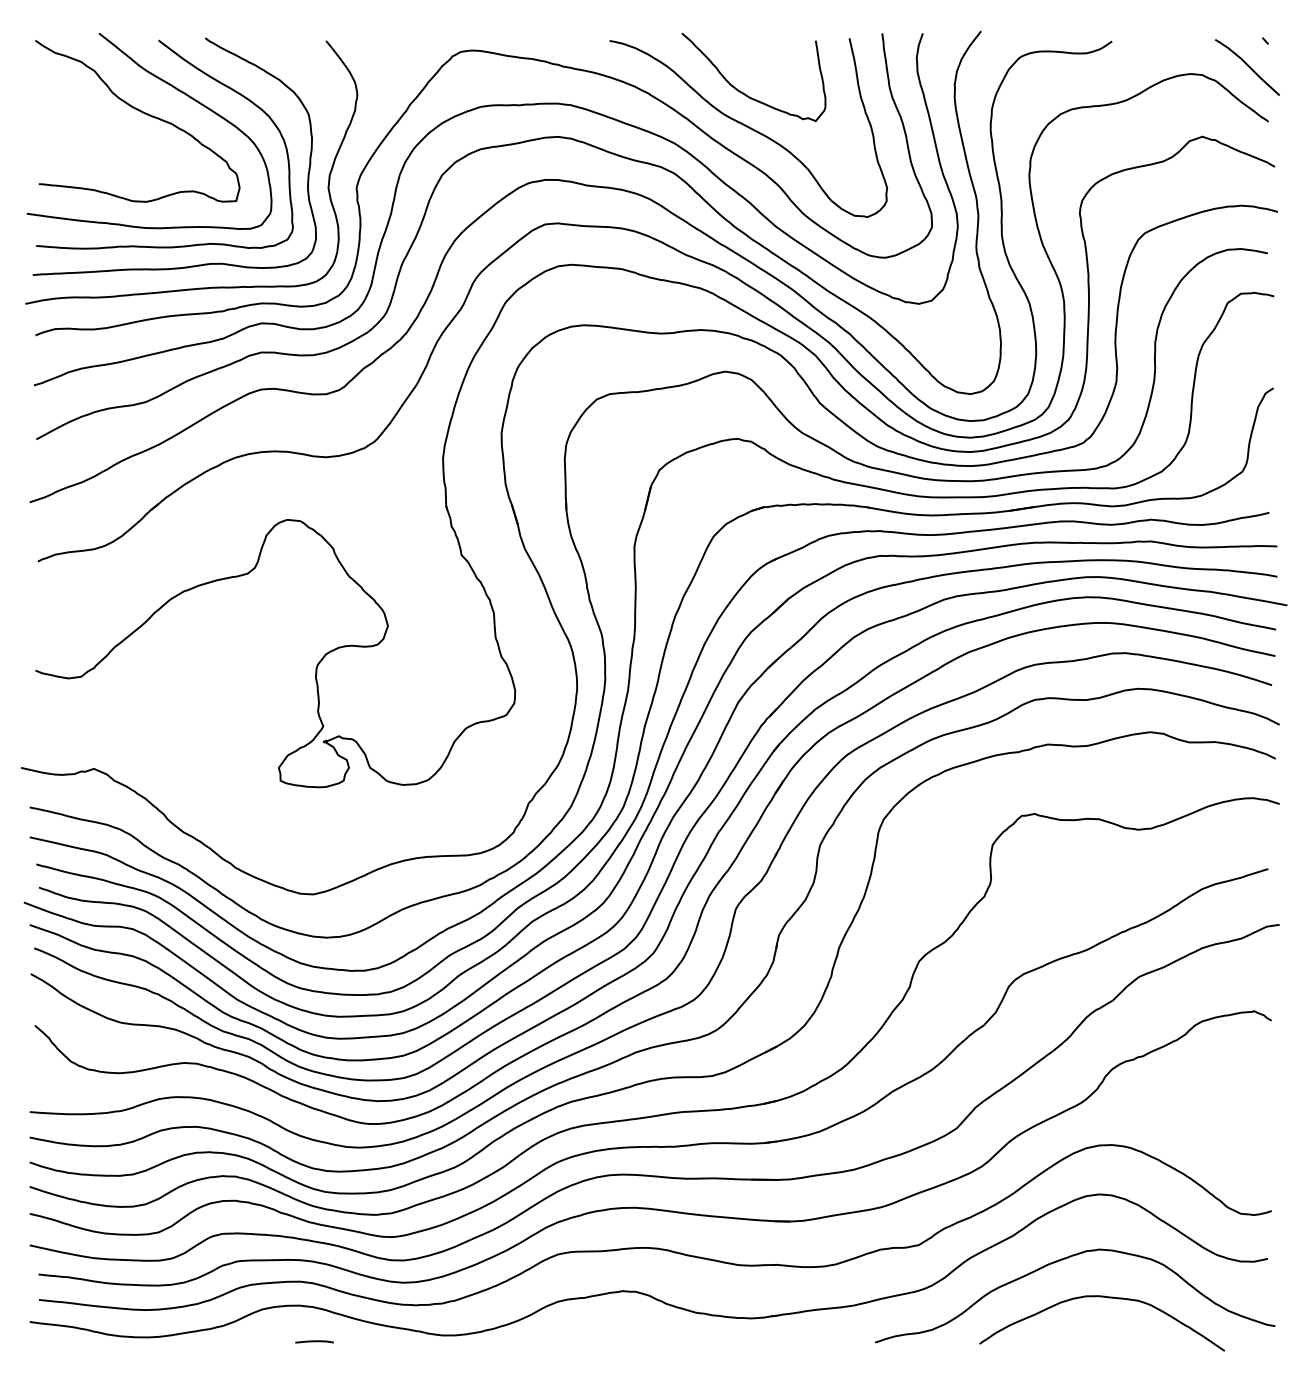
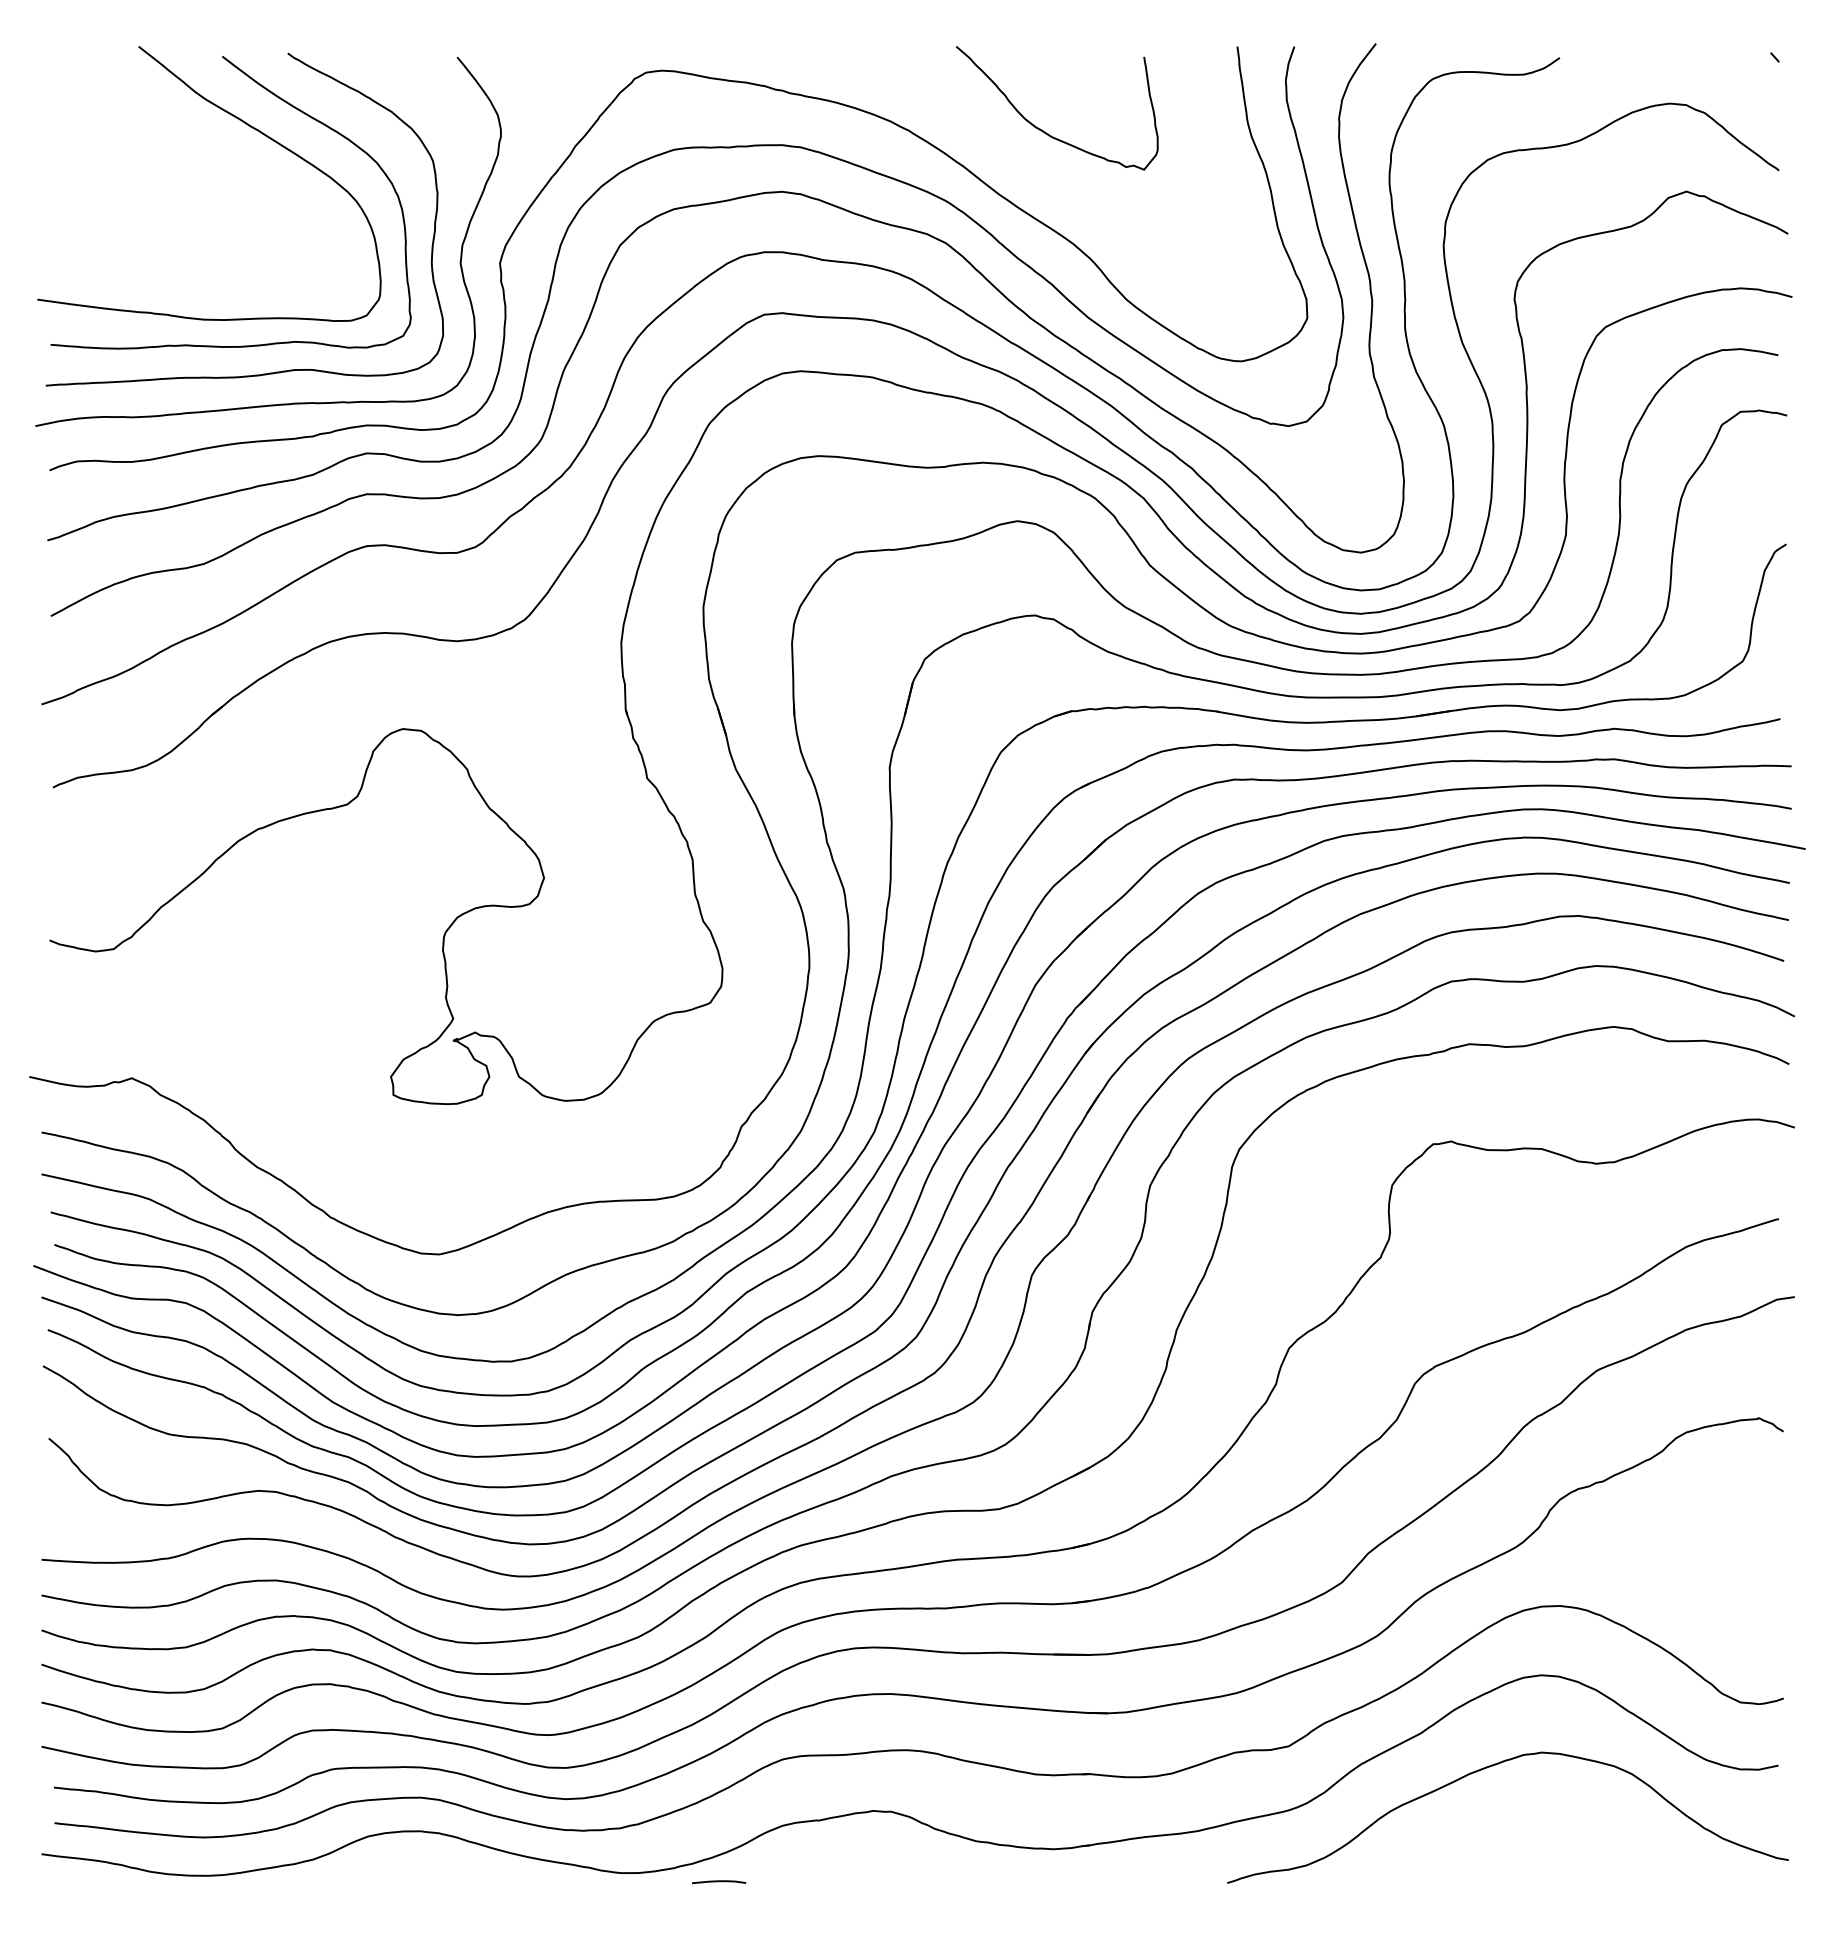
curve: (1248, 66) -> (1750, 93), removed
curve: (141, 112) -> (198, 157), removed
curve: (749, 128) -> (1050, 179), removed
curve: (1106, 1297) -> (1552, 1820), removed
curve: (314, 1342) -> (719, 1882), moved

